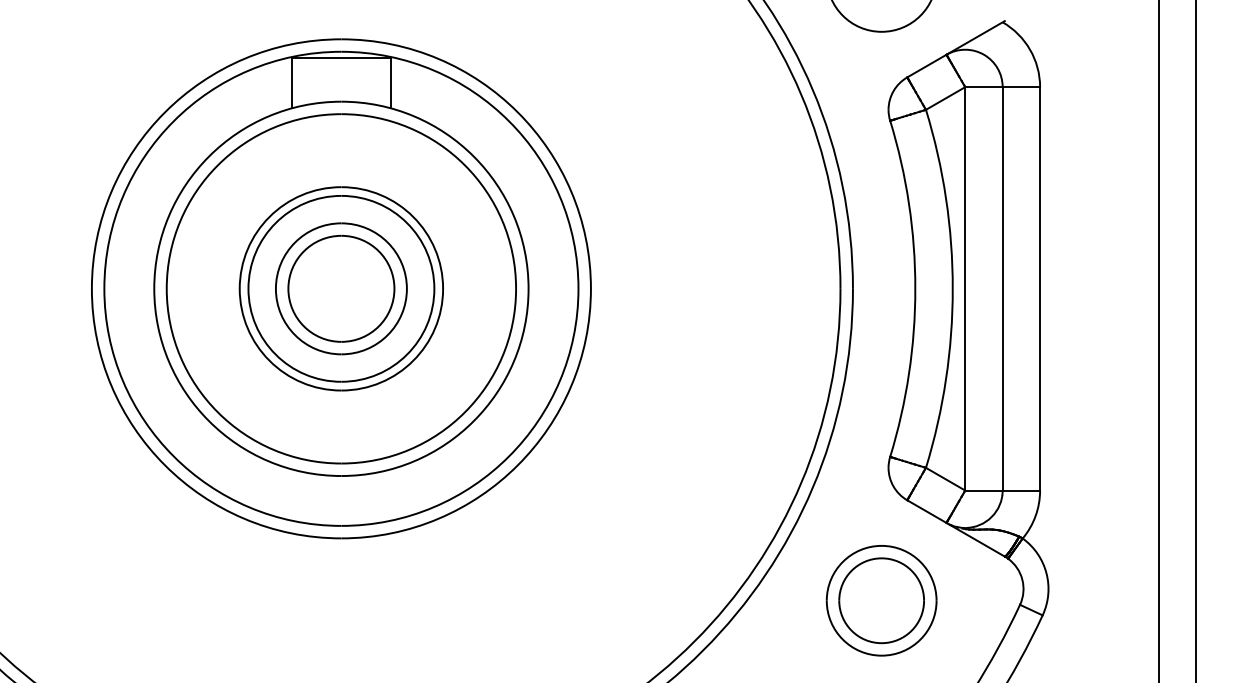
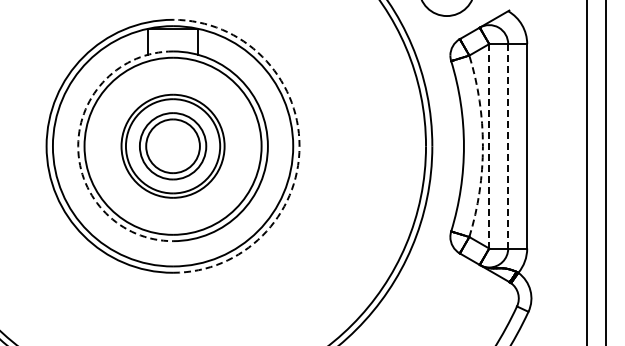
line: (965, 287) -> (489, 145), solid -> dashed
line: (1003, 287) -> (508, 145), solid -> dashed
arc: (154, 289) -> (78, 146), solid -> dashed
arc: (590, 289) -> (299, 146), solid -> dashed
arc: (951, 289) -> (482, 146), solid -> dashed
part: (880, 600) -> (446, 304), removed

